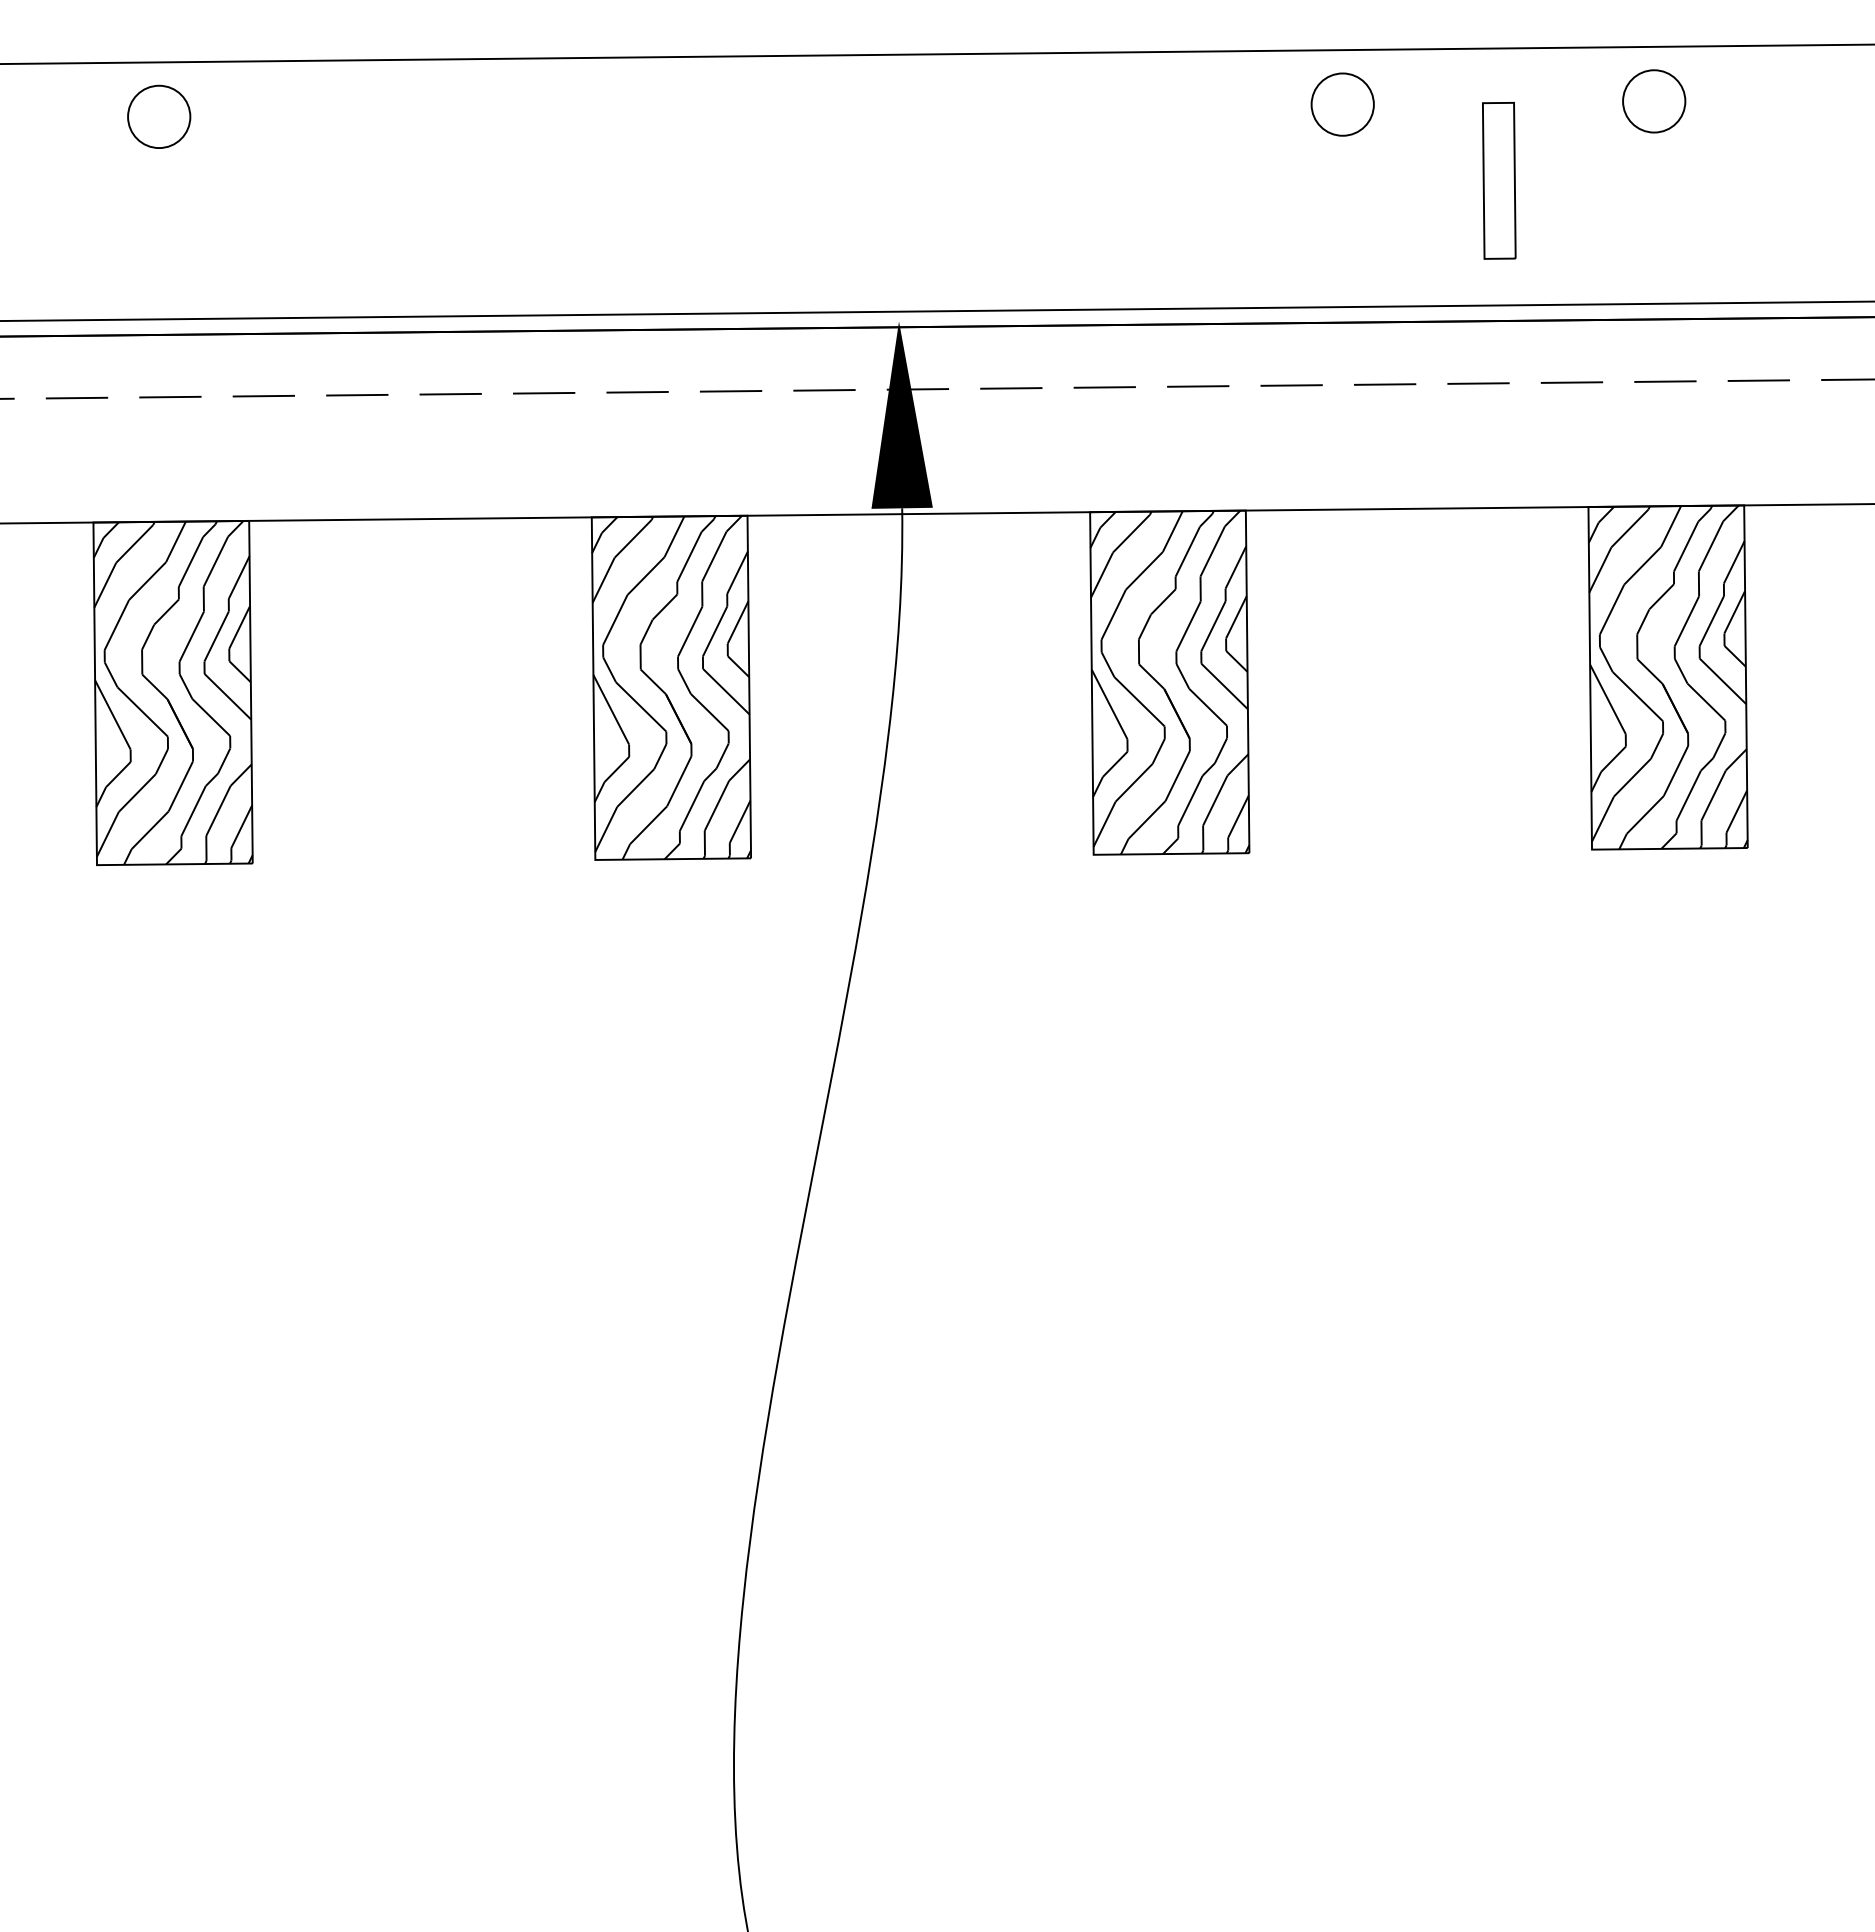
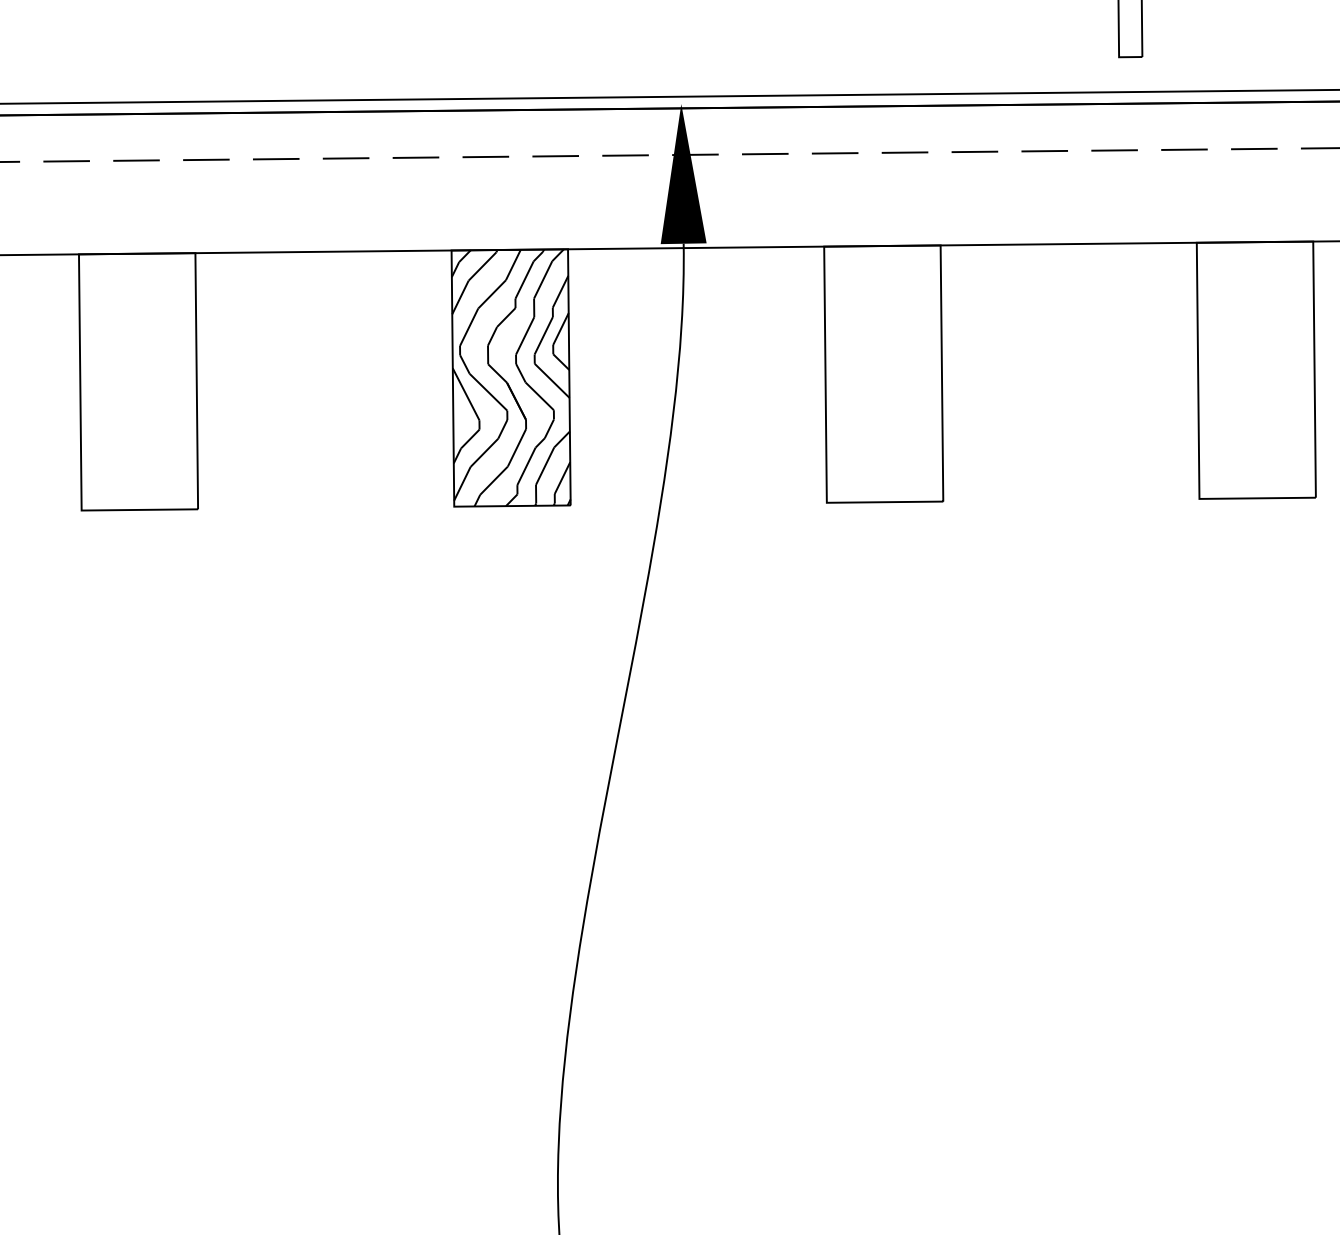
hatch: (1667, 677) -> (1255, 370), removed
hatch: (1169, 682) -> (883, 373), removed
hatch: (172, 692) -> (138, 381), removed

